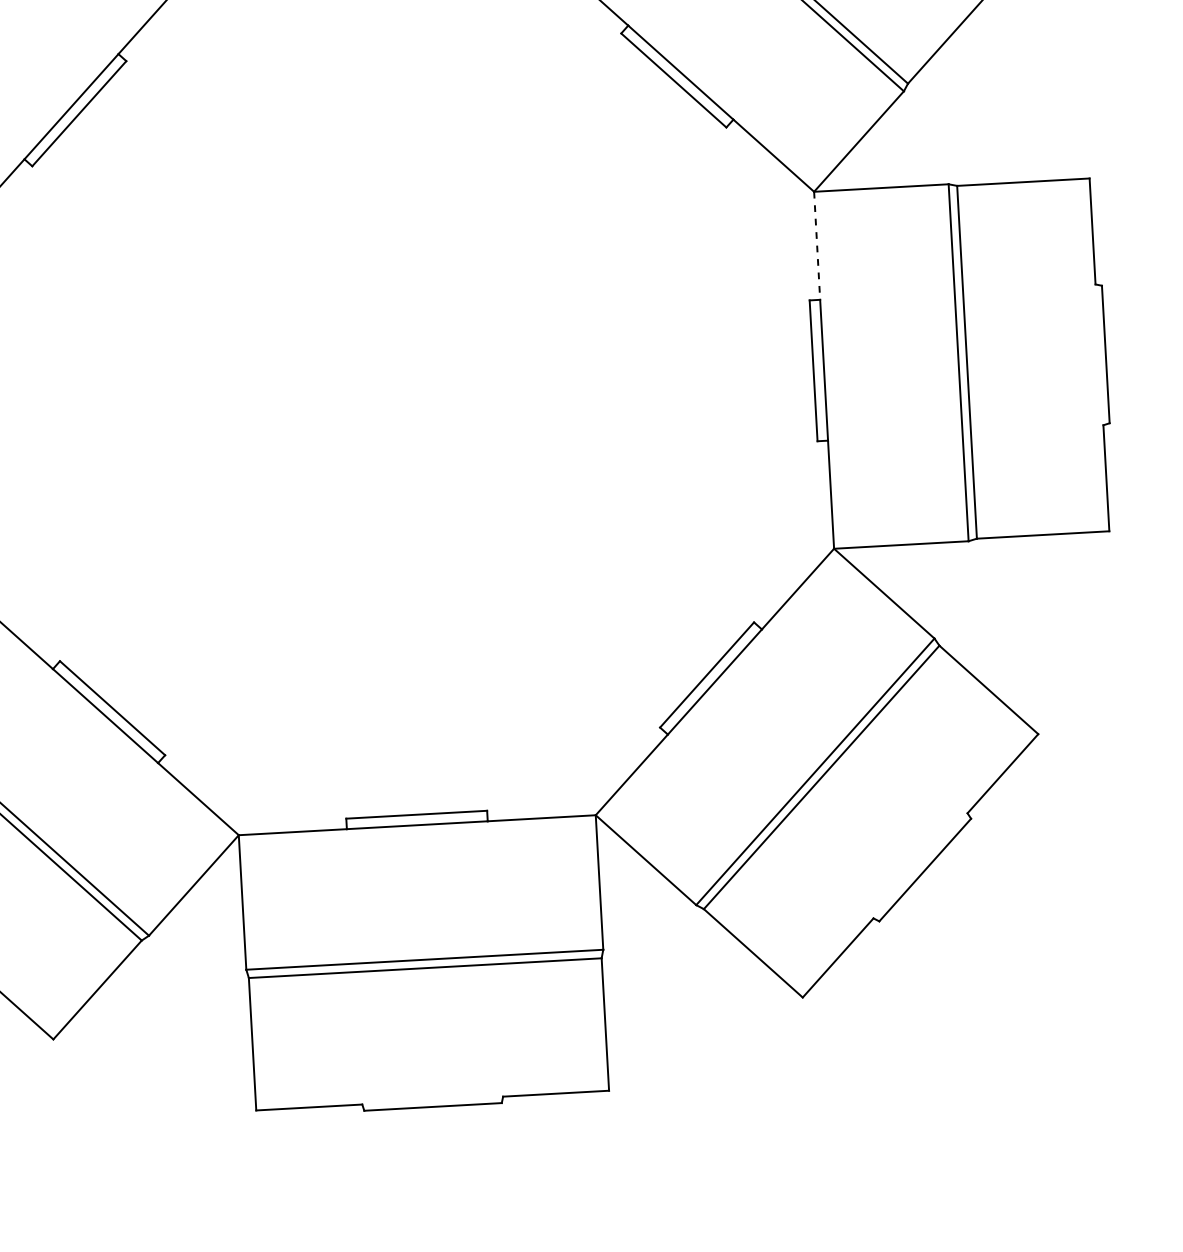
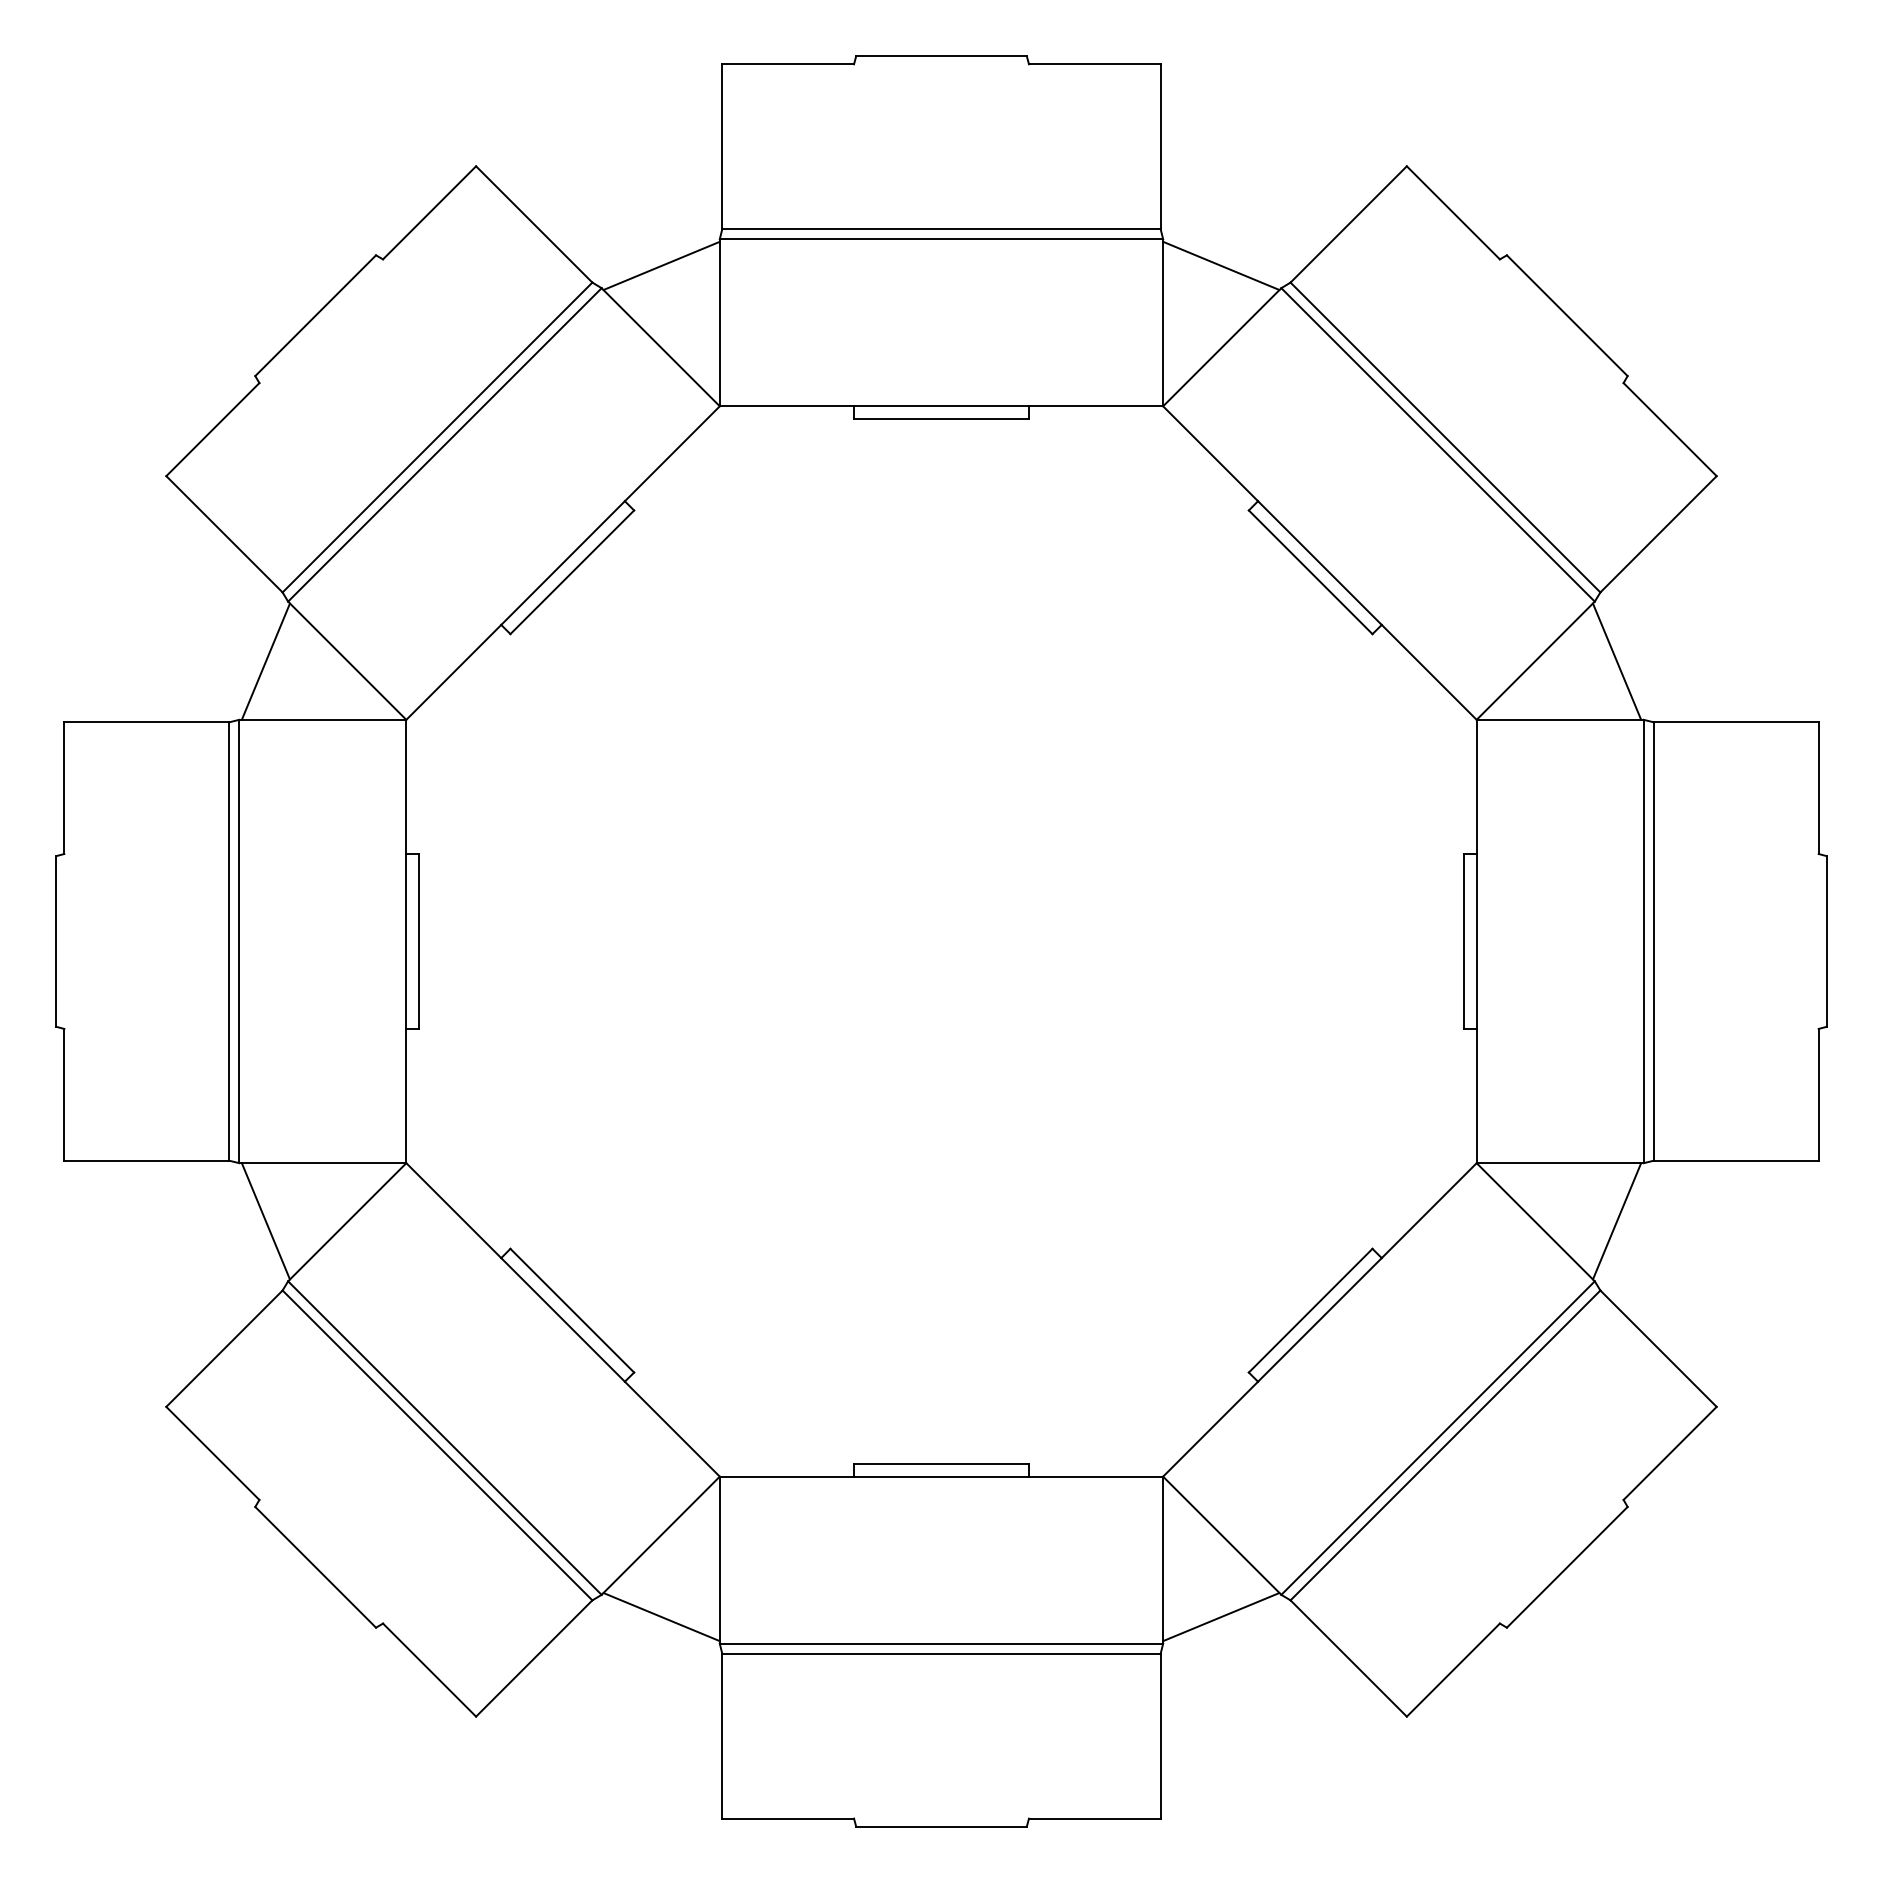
line: (924, 138) -> (1616, 661), added
line: (817, 246) -> (1476, 787), dashed -> solid
line: (949, 589) -> (1616, 1221), added
line: (649, 926) -> (1221, 1617), added
line: (198, 951) -> (661, 1617), added

